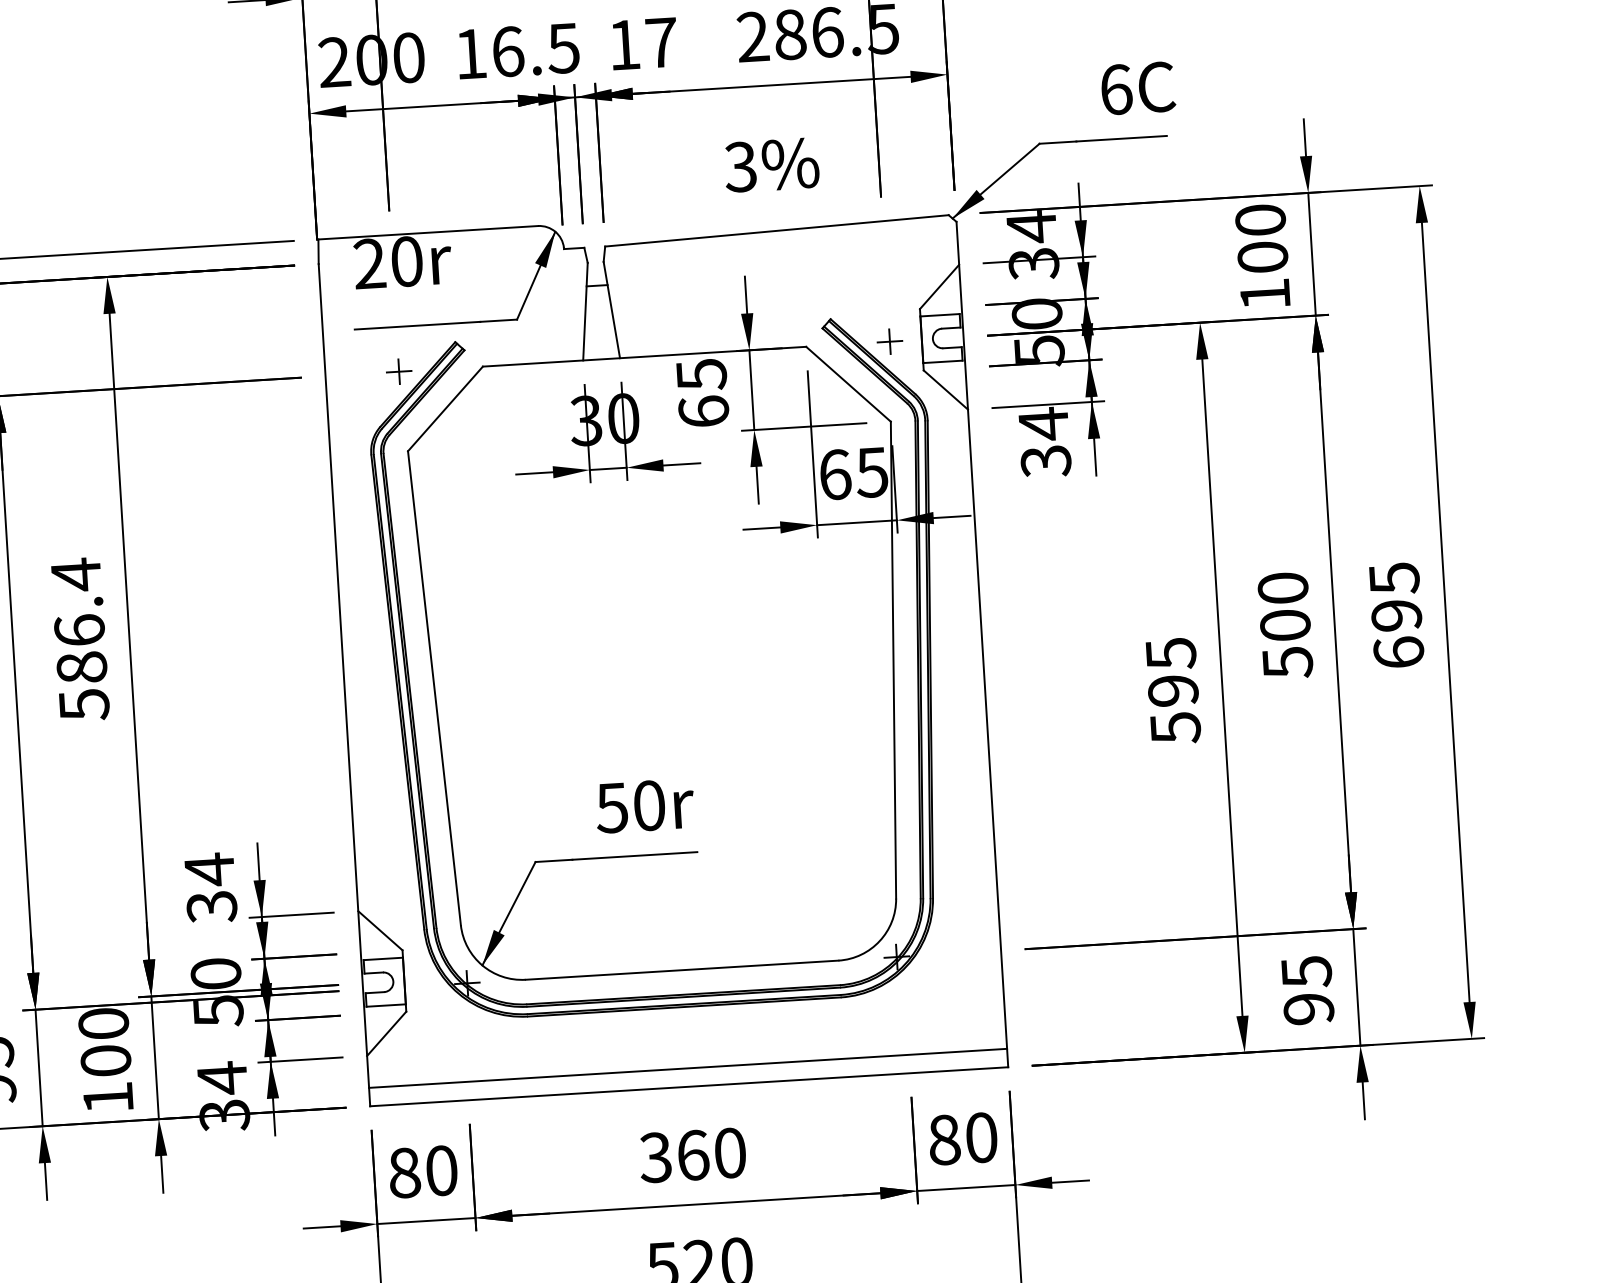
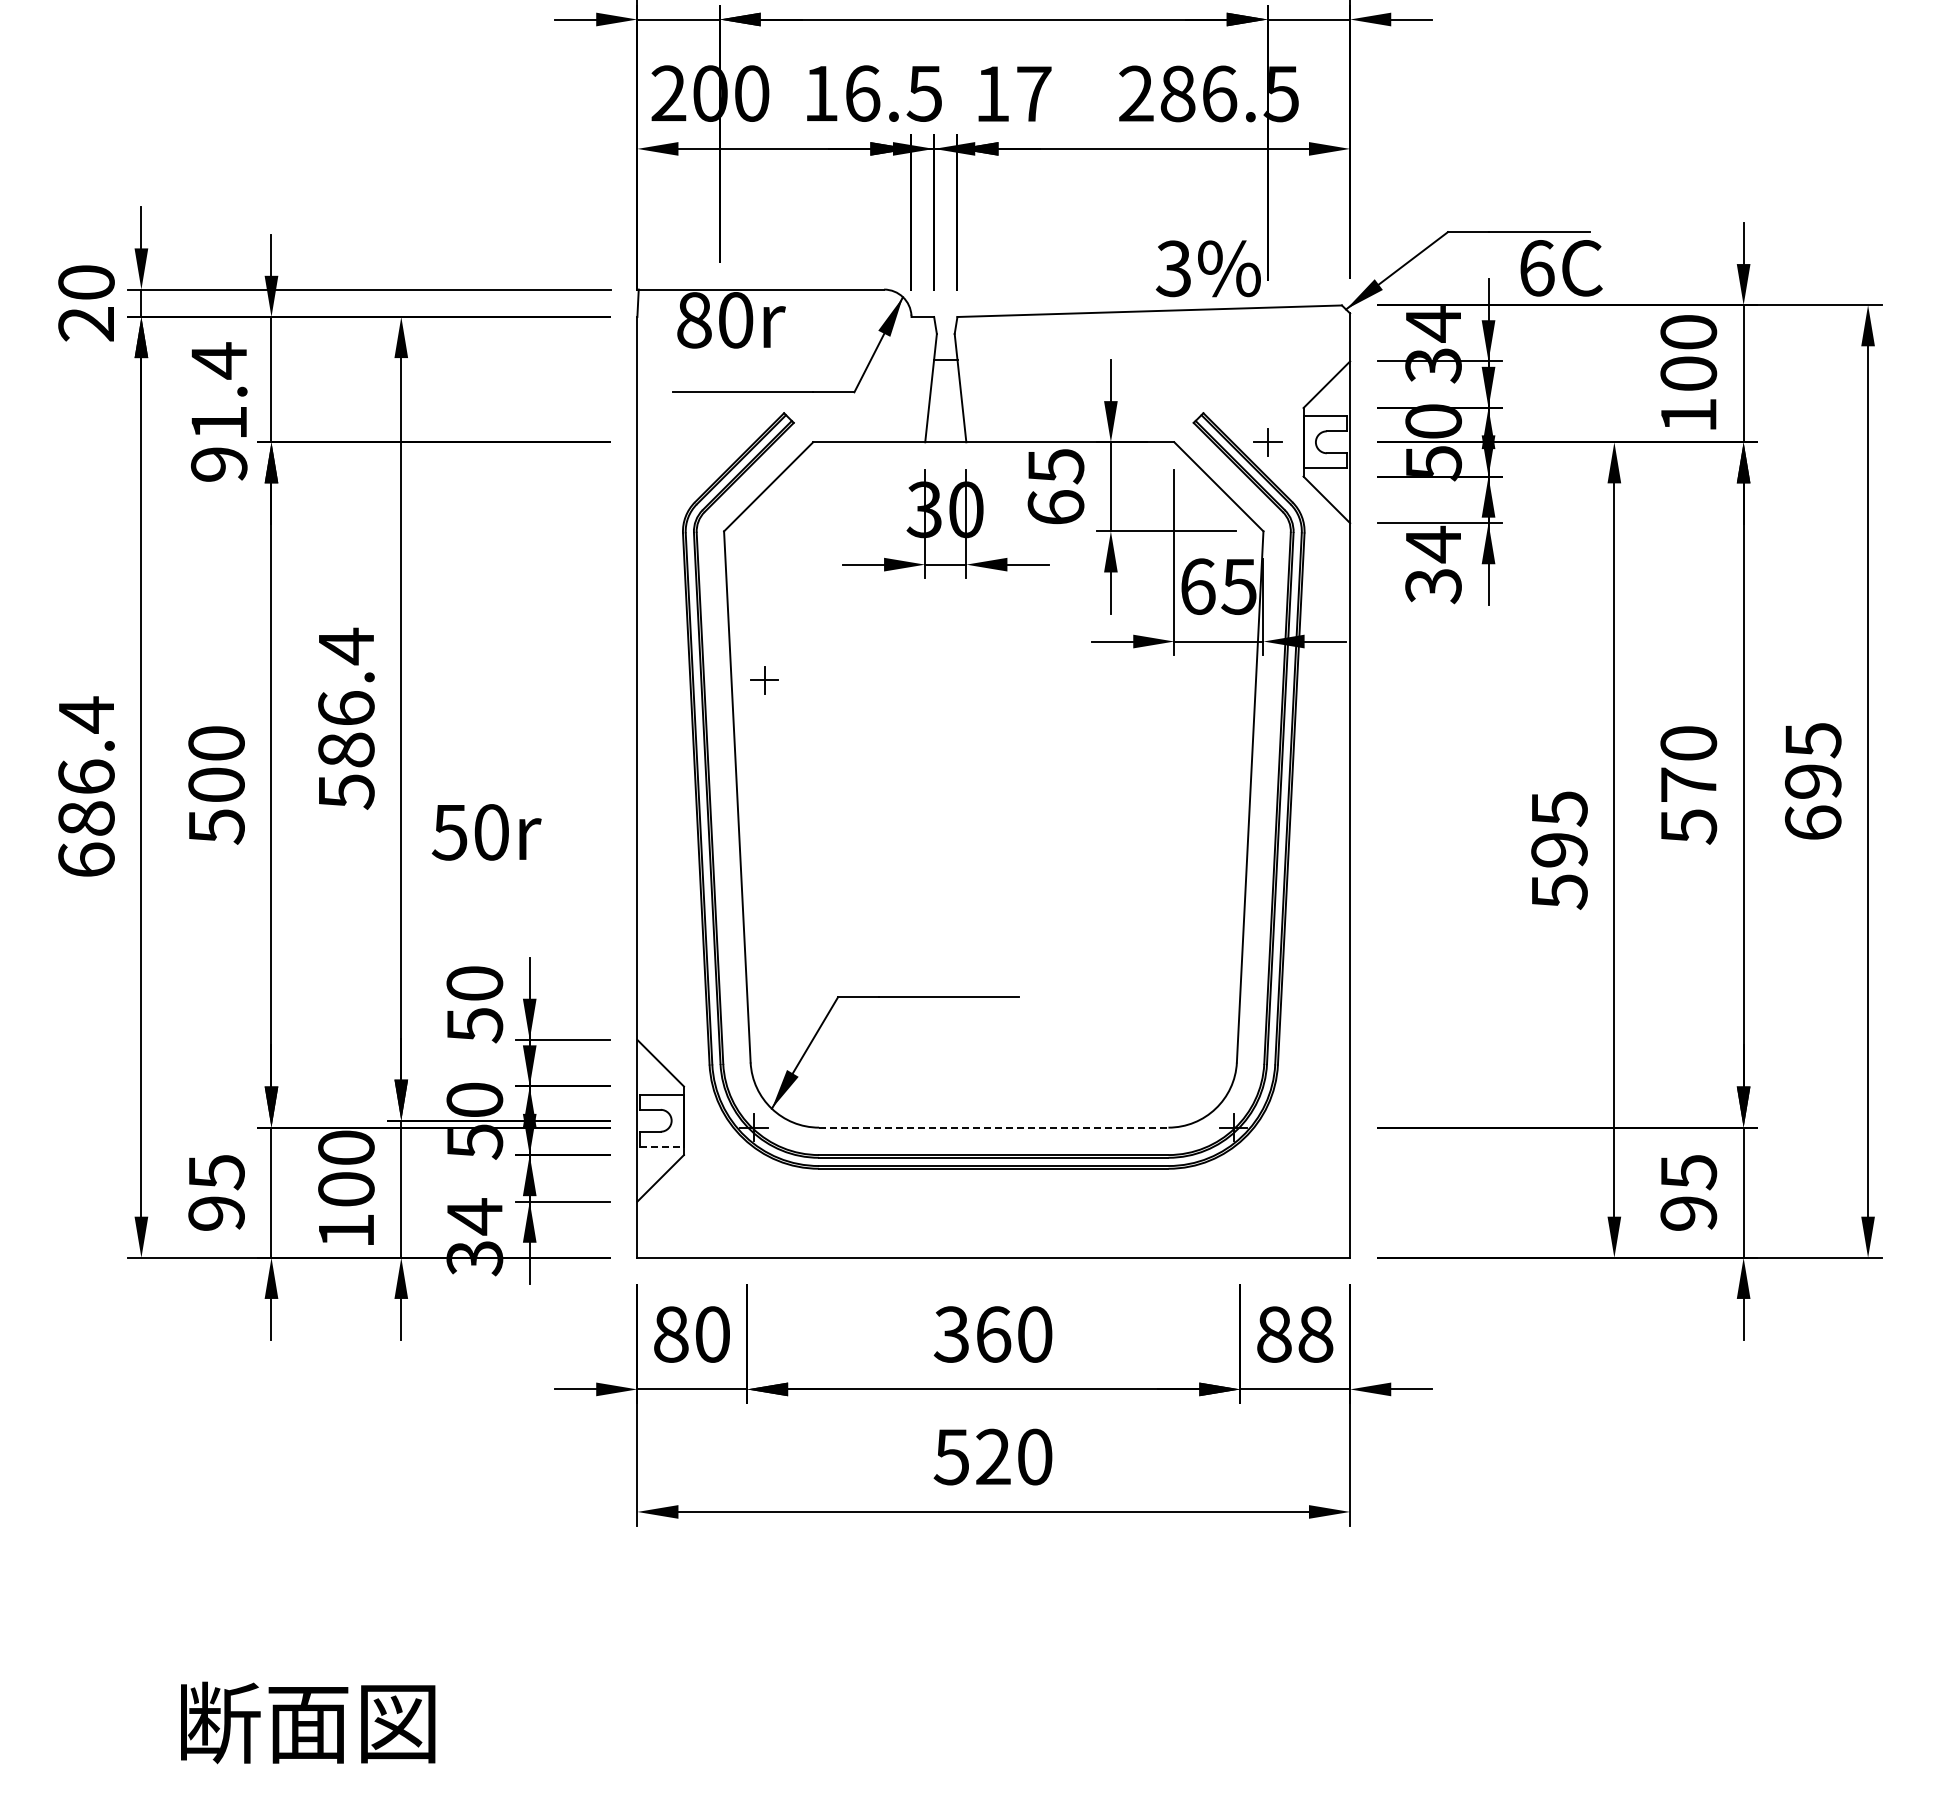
text: (1138, 88) -> (1561, 268), moved
text: (771, 164) -> (1208, 268), moved
text: (370, 264) -> (694, 320), 20r -> 80r
part: (399, 371) -> (764, 680), moved
text: (1285, 625) -> (1688, 784), 500 -> 570
text: (644, 806) -> (486, 832), moved
text: (210, 888) -> (474, 1004), 34 -> 50
line: (681, 970) -> (993, 1127), solid -> dashed
line: (386, 1005) -> (662, 1146), solid -> dashed
line: (687, 1068) -> (993, 1237), removed
text: (981, 1137) -> (1315, 1334), 80 -> 88

